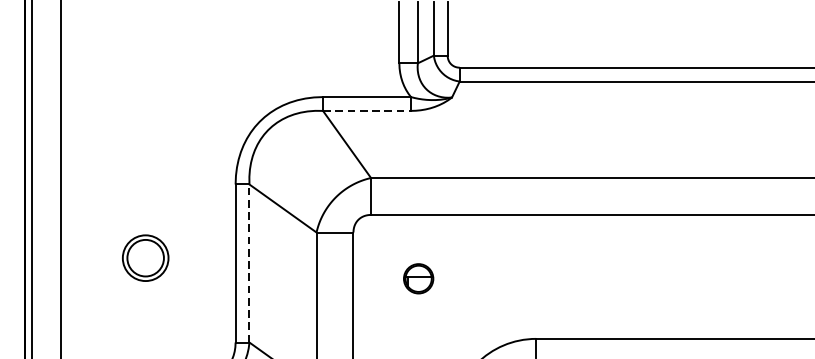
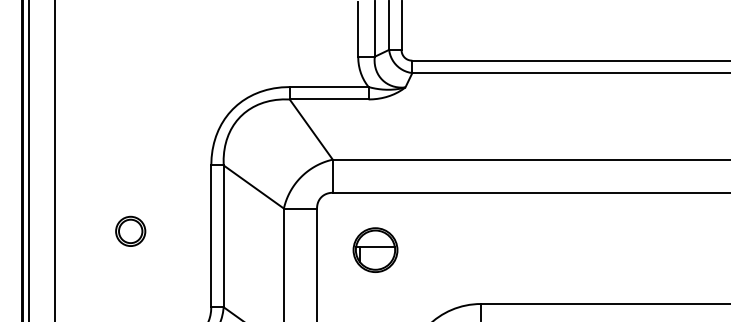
line: (367, 110) -> (329, 99), dashed -> solid
part: (145, 256) -> (130, 230), size x0.71
line: (249, 263) -> (223, 236), dashed -> solid
part: (418, 278) -> (375, 249), size x1.67

